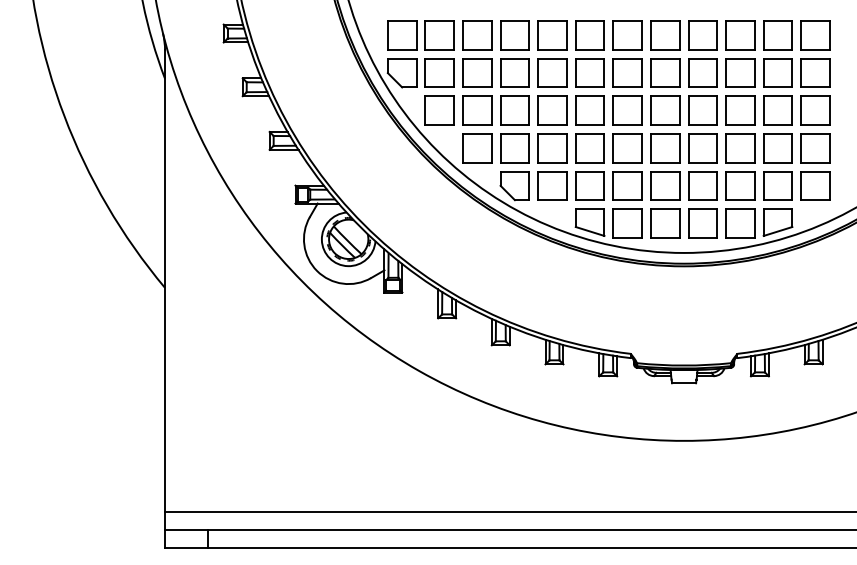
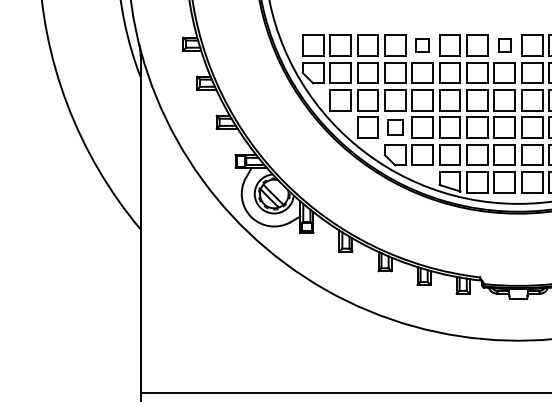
part: (552, 35) -> (422, 45), size x0.6
part: (665, 35) -> (504, 45), size x0.6
part: (514, 148) -> (395, 127), size x0.7

